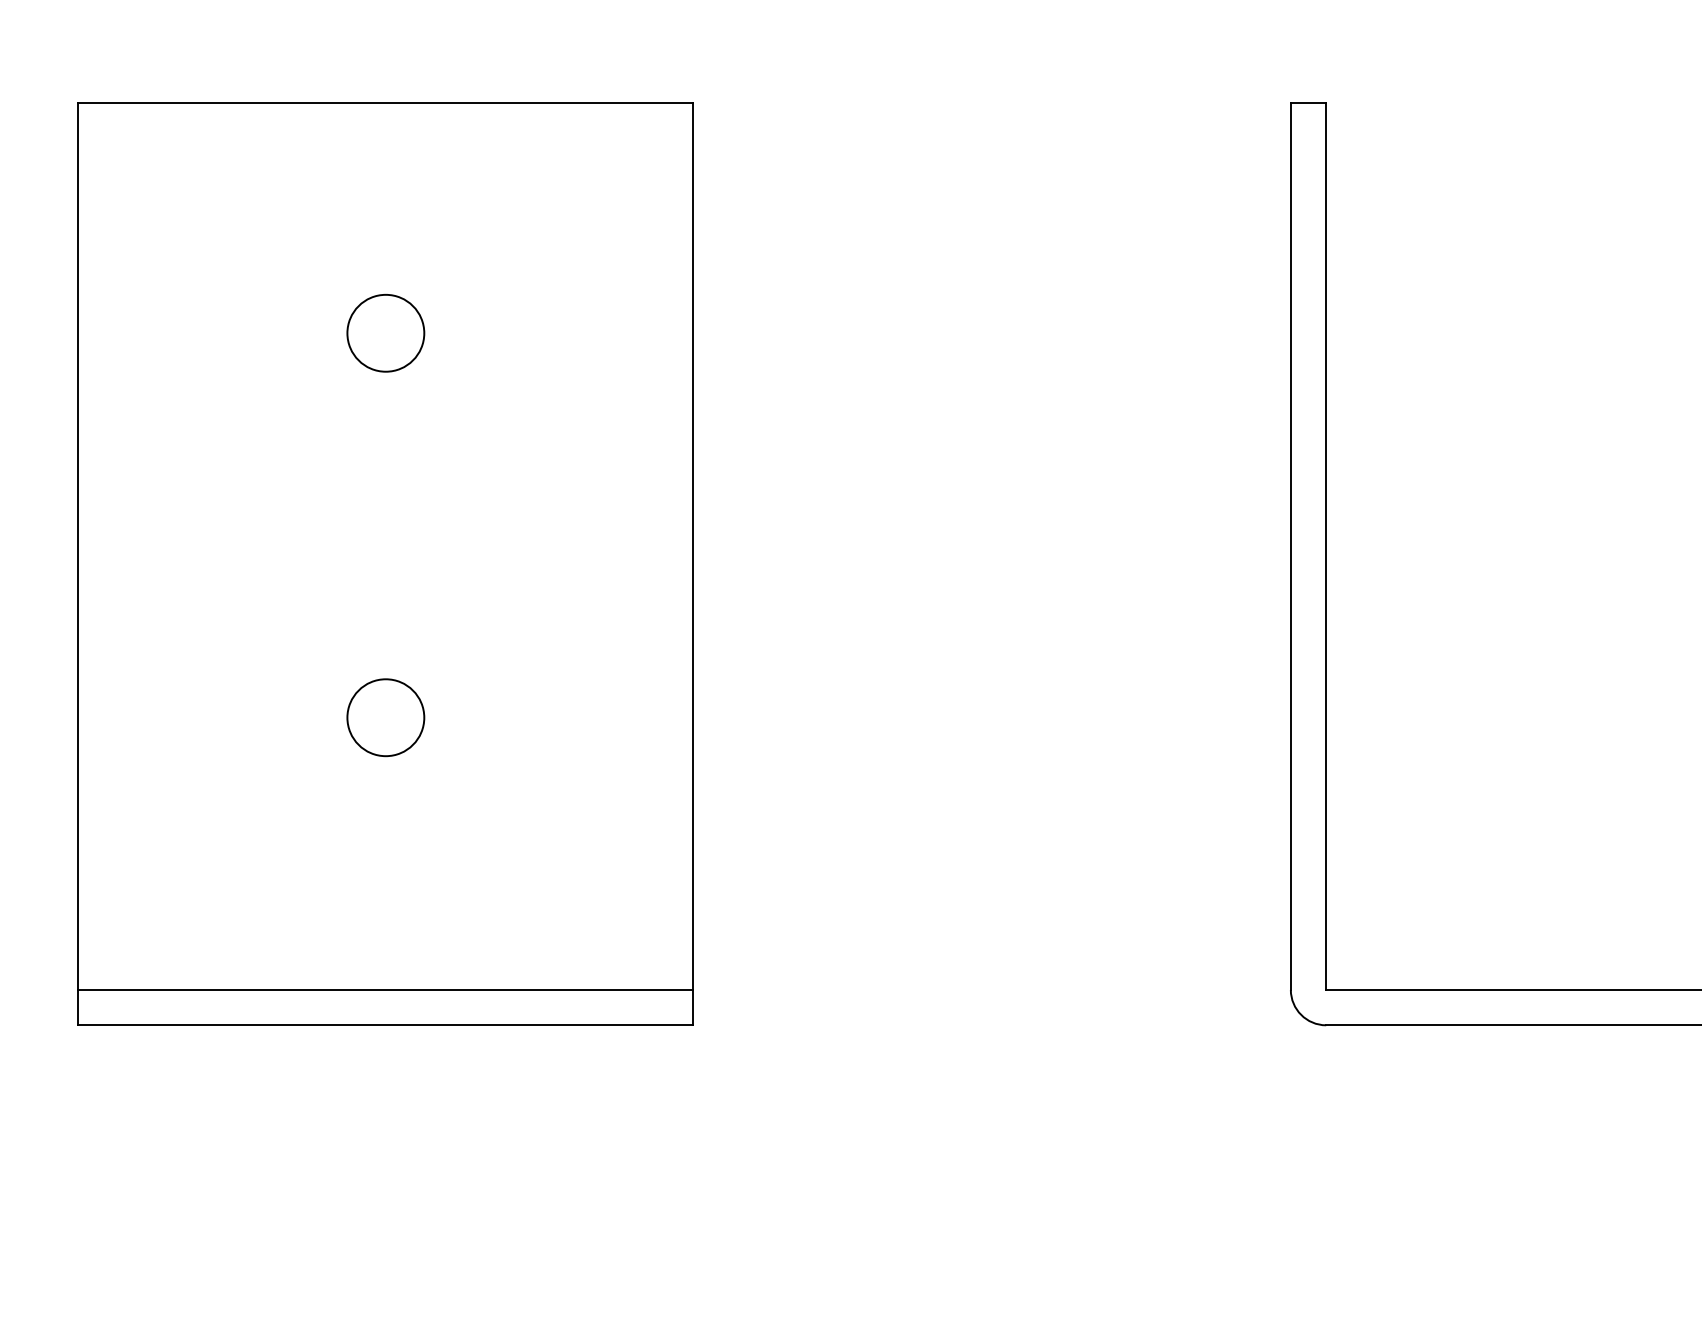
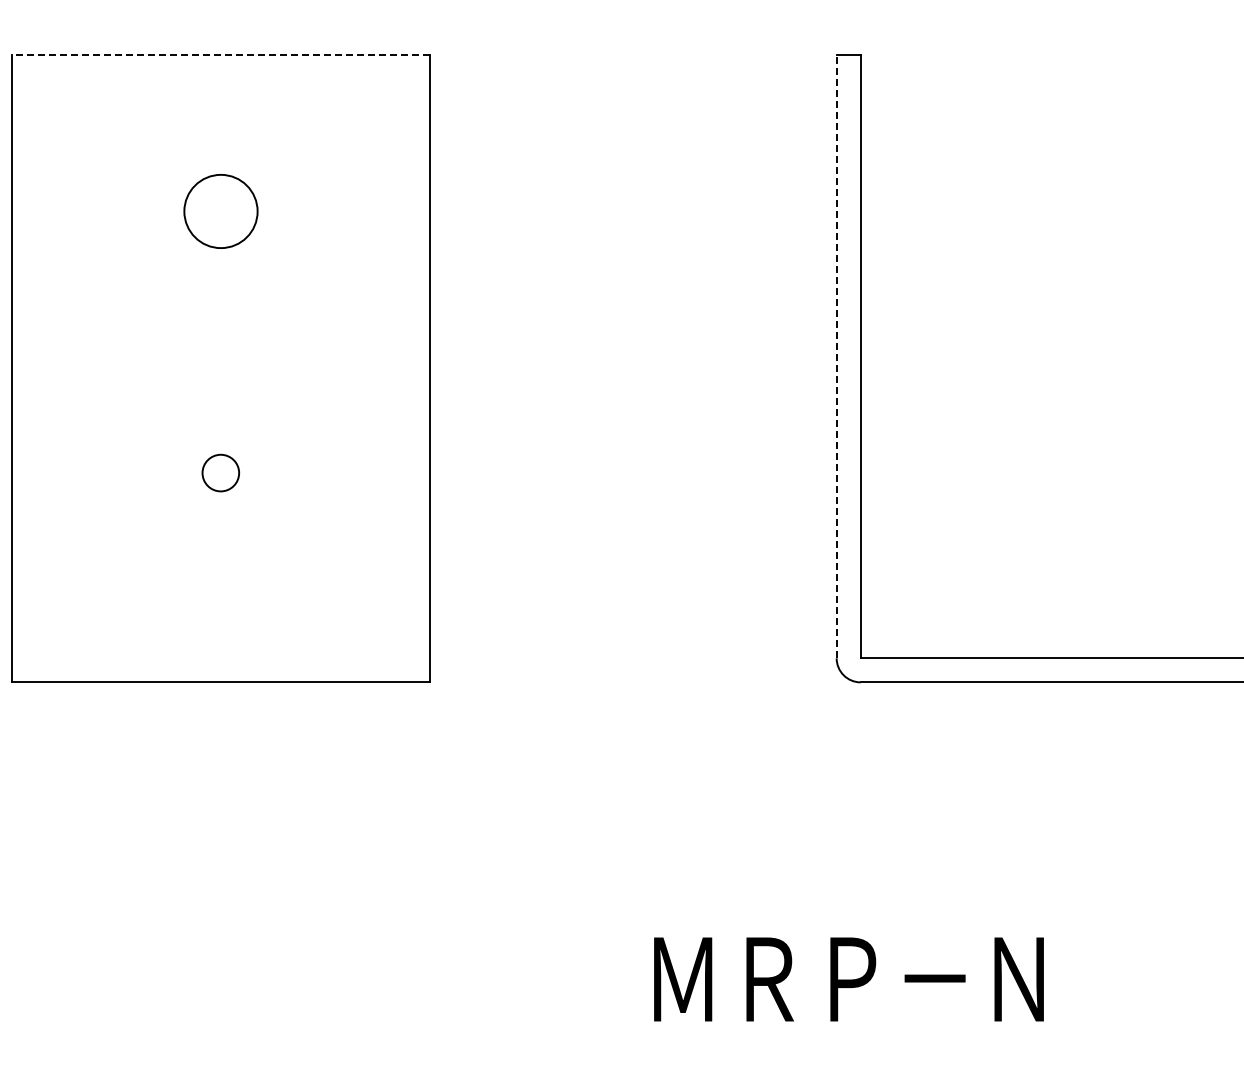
line: (385, 102) -> (220, 54), solid -> dashed
circle: (385, 333) -> (220, 211), size x1.4
line: (1290, 546) -> (836, 356), solid -> dashed
circle: (385, 716) -> (220, 472), size x0.7
line: (385, 990) -> (220, 658), removed

